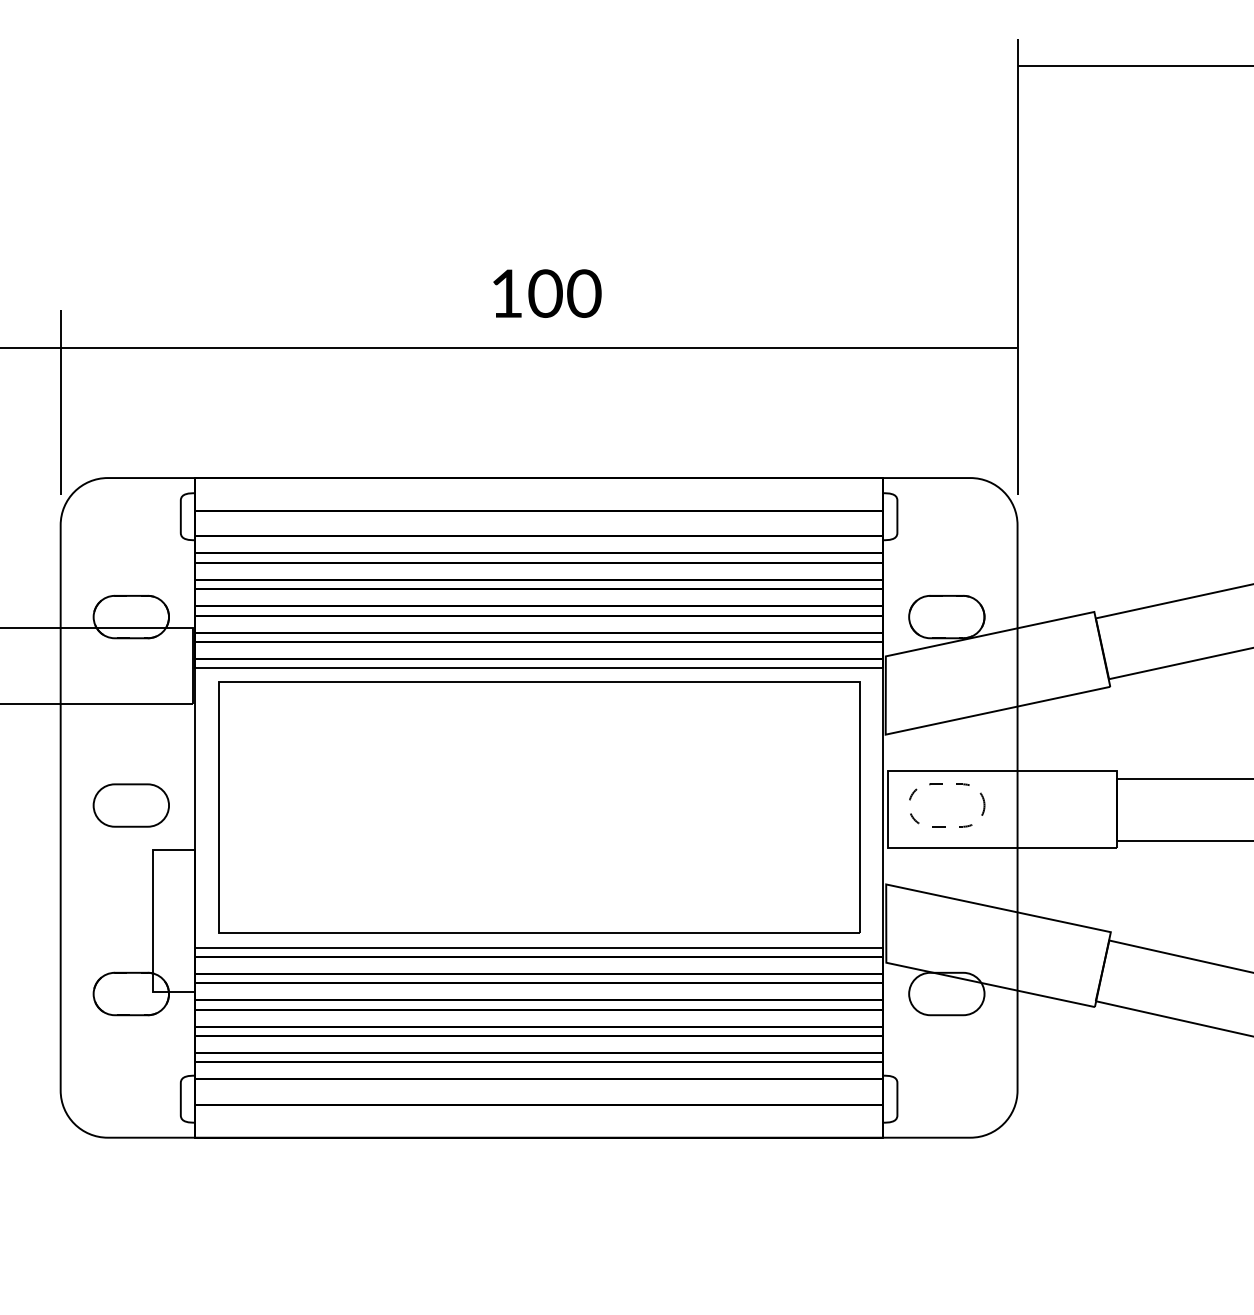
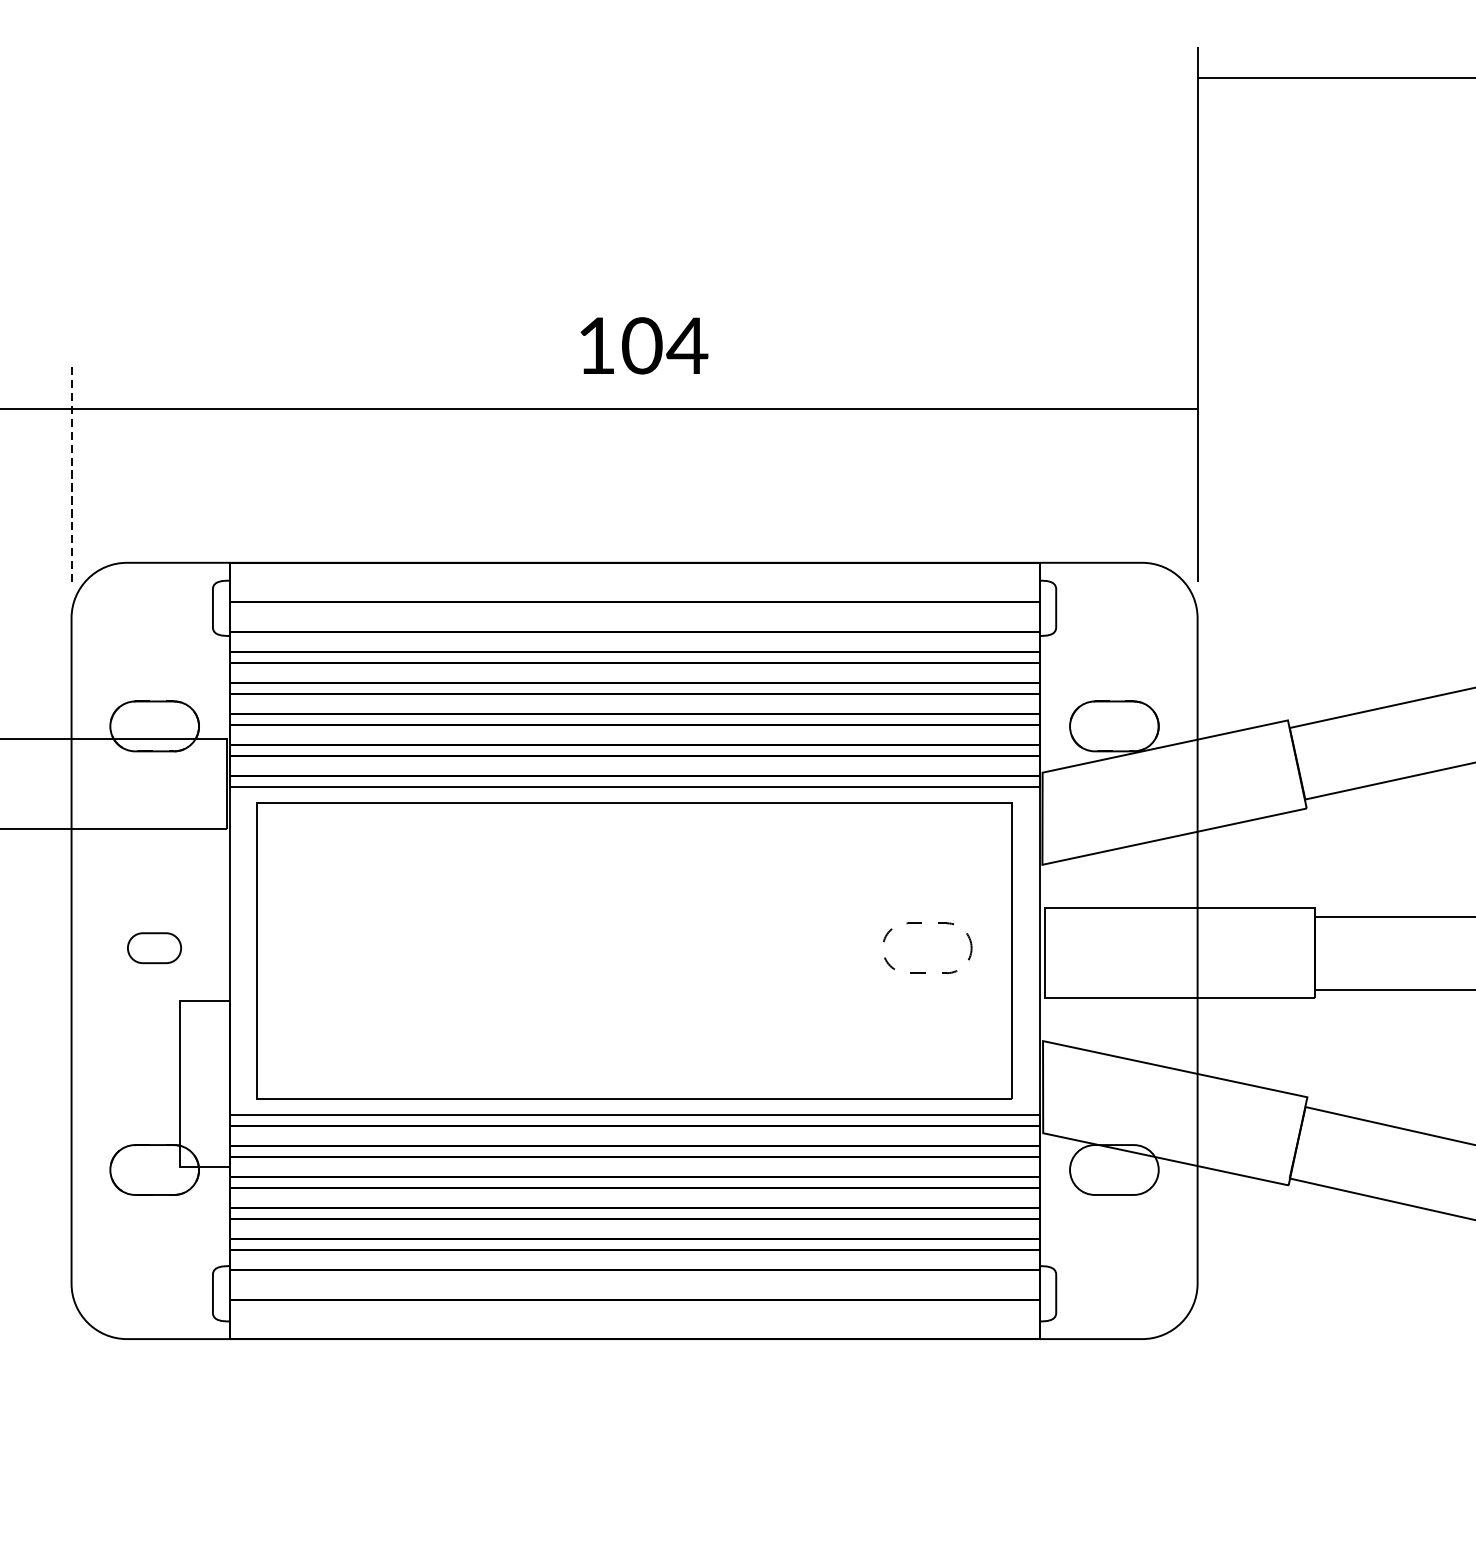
text: (583, 293) -> (686, 345), 100 -> 104
line: (60, 401) -> (71, 472), solid -> dashed
part: (130, 805) -> (153, 948), size x0.6
part: (945, 826) -> (925, 972), moved

